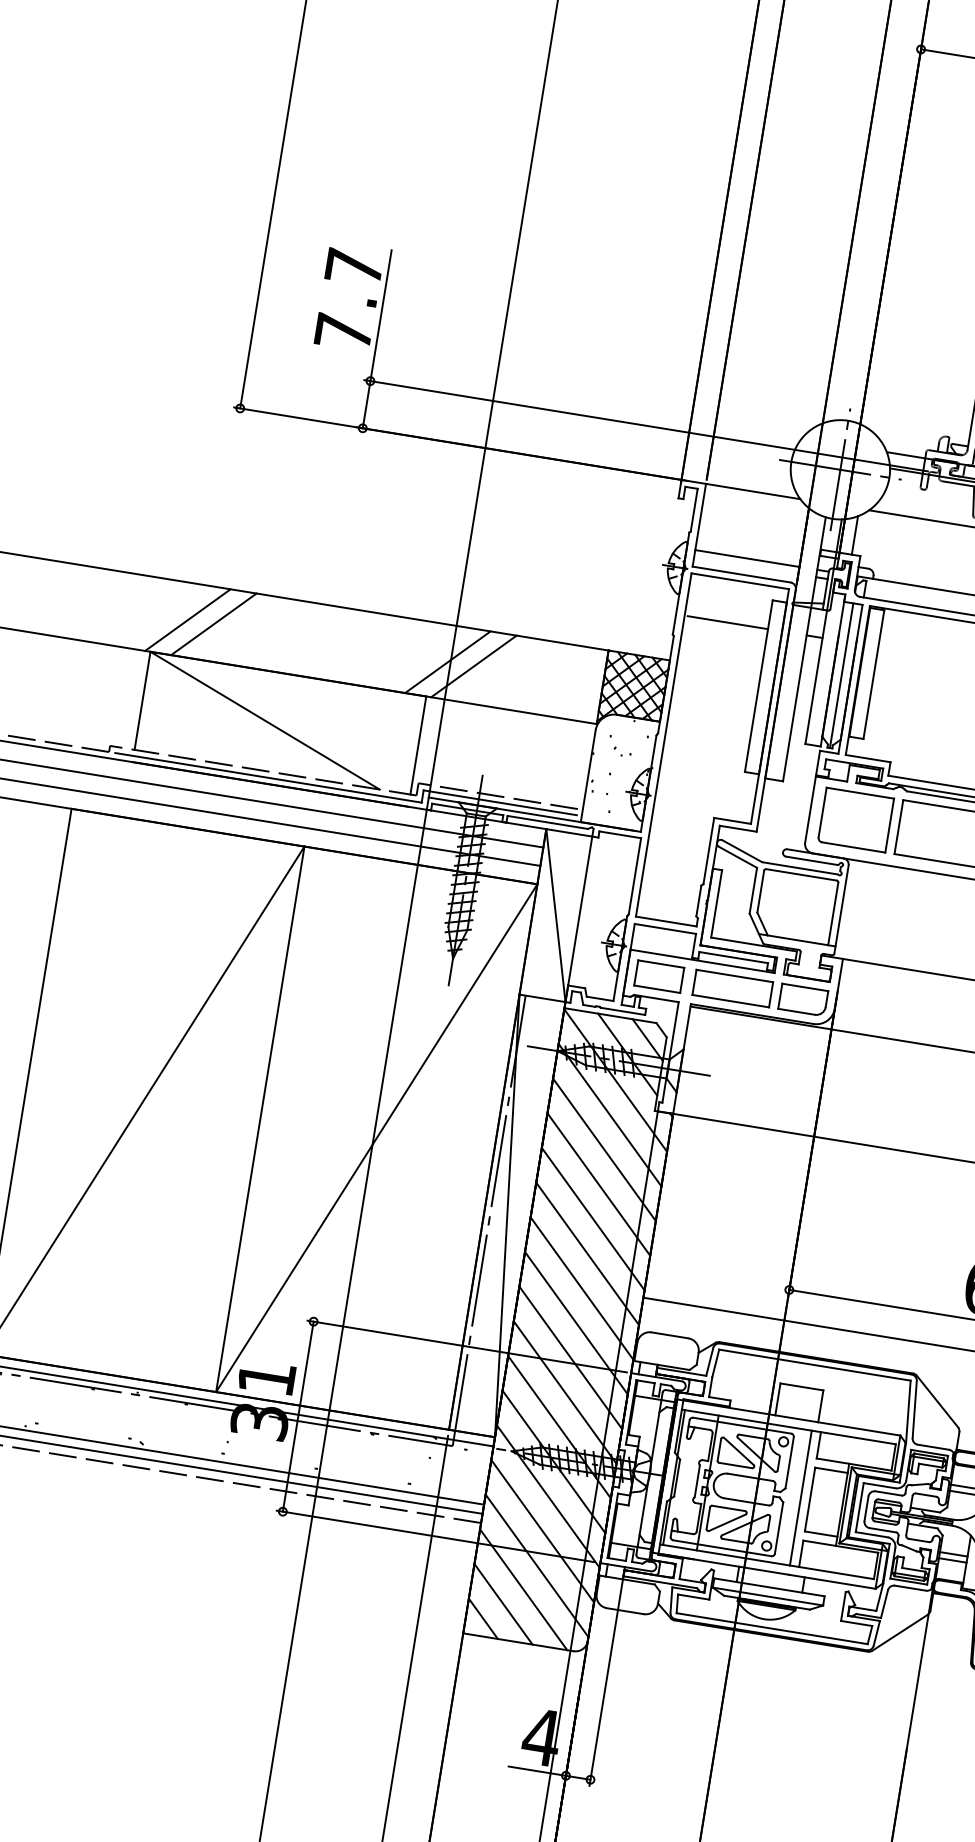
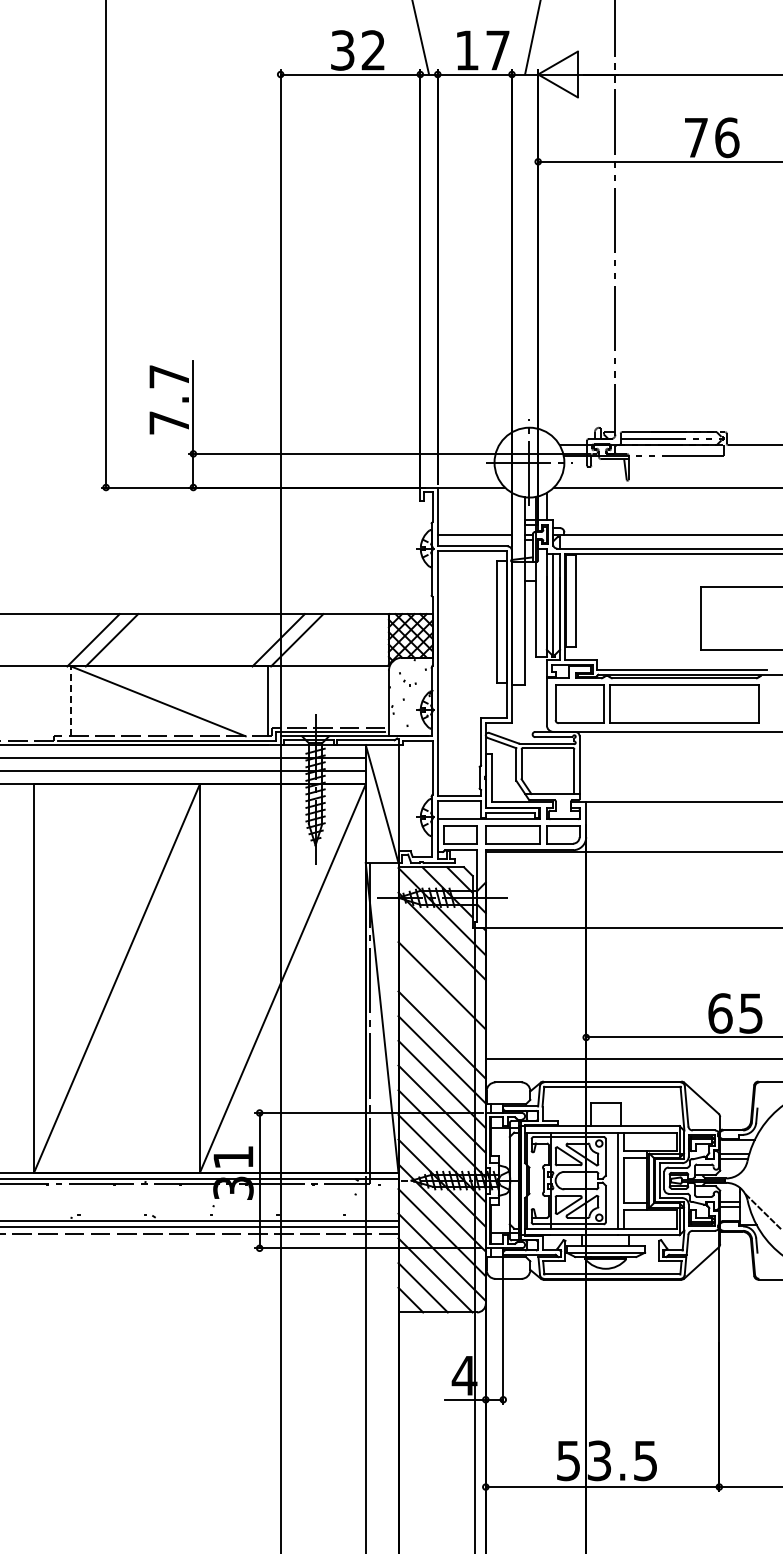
line: (727, 622) -> (468, 581), removed
line: (143, 701) -> (71, 701), solid -> dashed
line: (603, 1148) -> (441, 960), removed
line: (592, 1219) -> (441, 1010), removed

